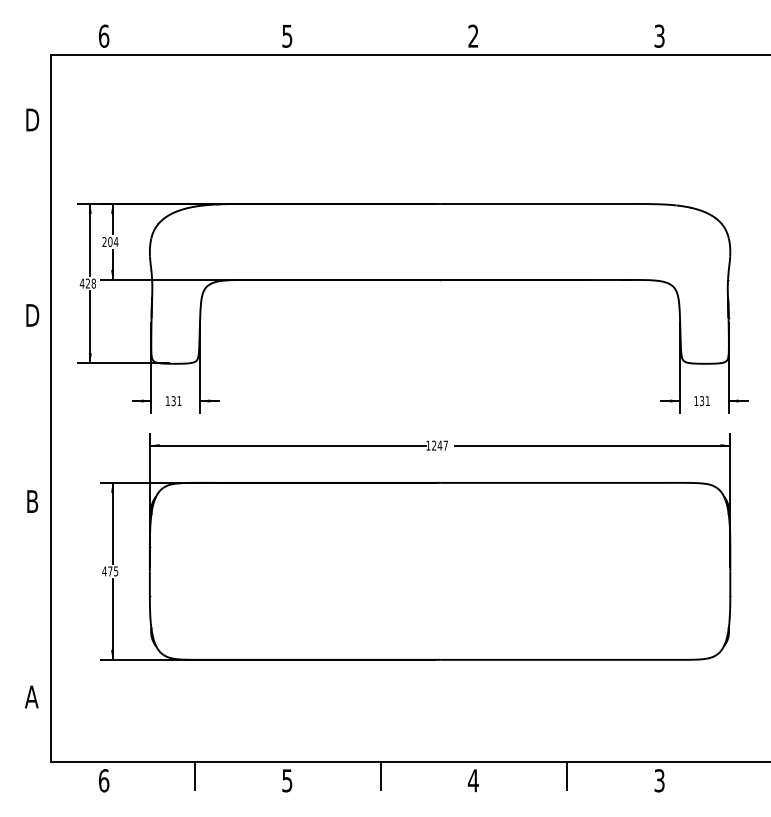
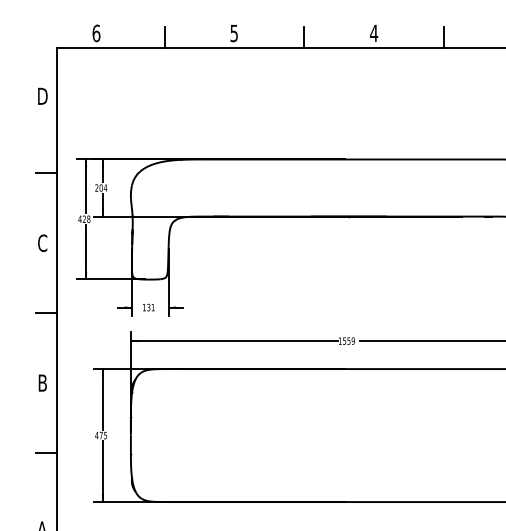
text: (472, 35) -> (373, 32), 2 -> 4
line: (194, 41) -> (164, 37), added
line: (380, 41) -> (304, 37), added
line: (566, 41) -> (444, 37), added
line: (37, 222) -> (46, 173), added
text: (32, 315) -> (42, 243), D -> C
line: (37, 408) -> (46, 313), added
text: (439, 445) -> (348, 340), 1247 -> 1559
line: (37, 594) -> (46, 452), added

